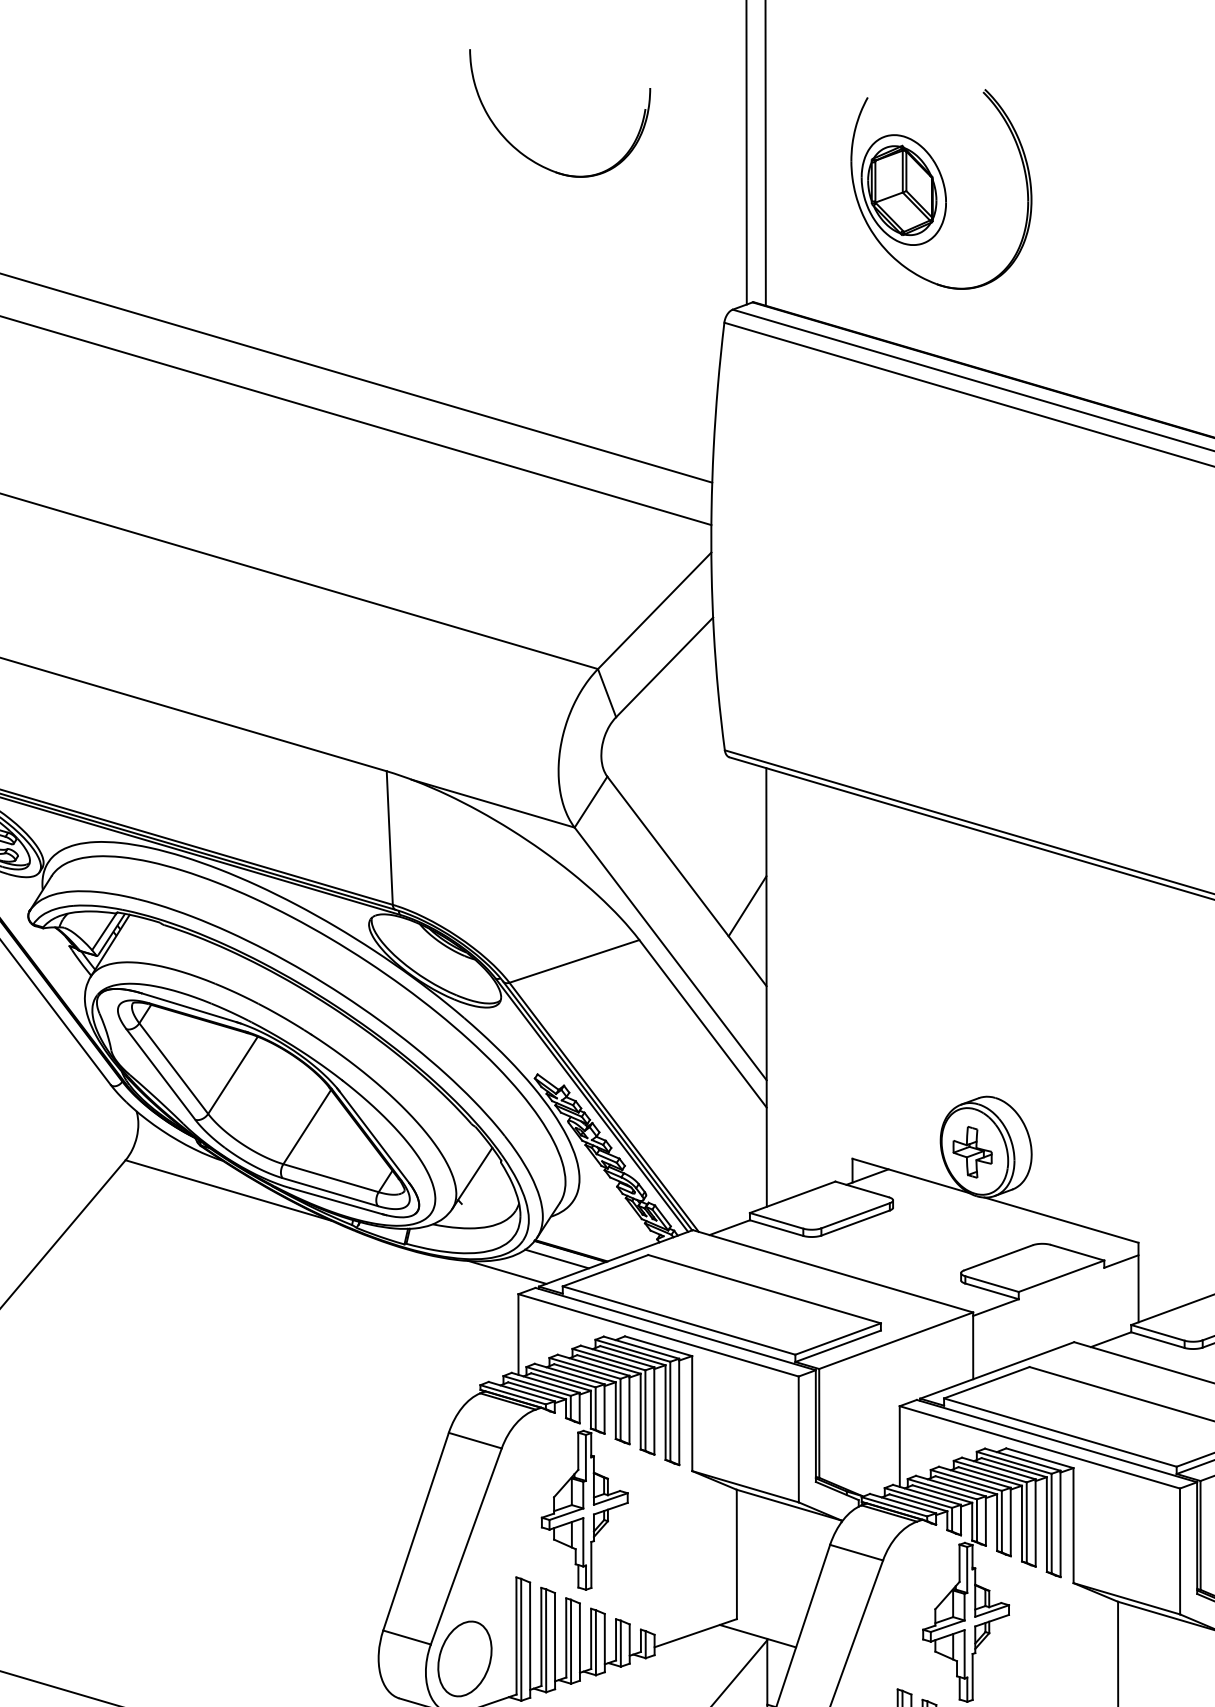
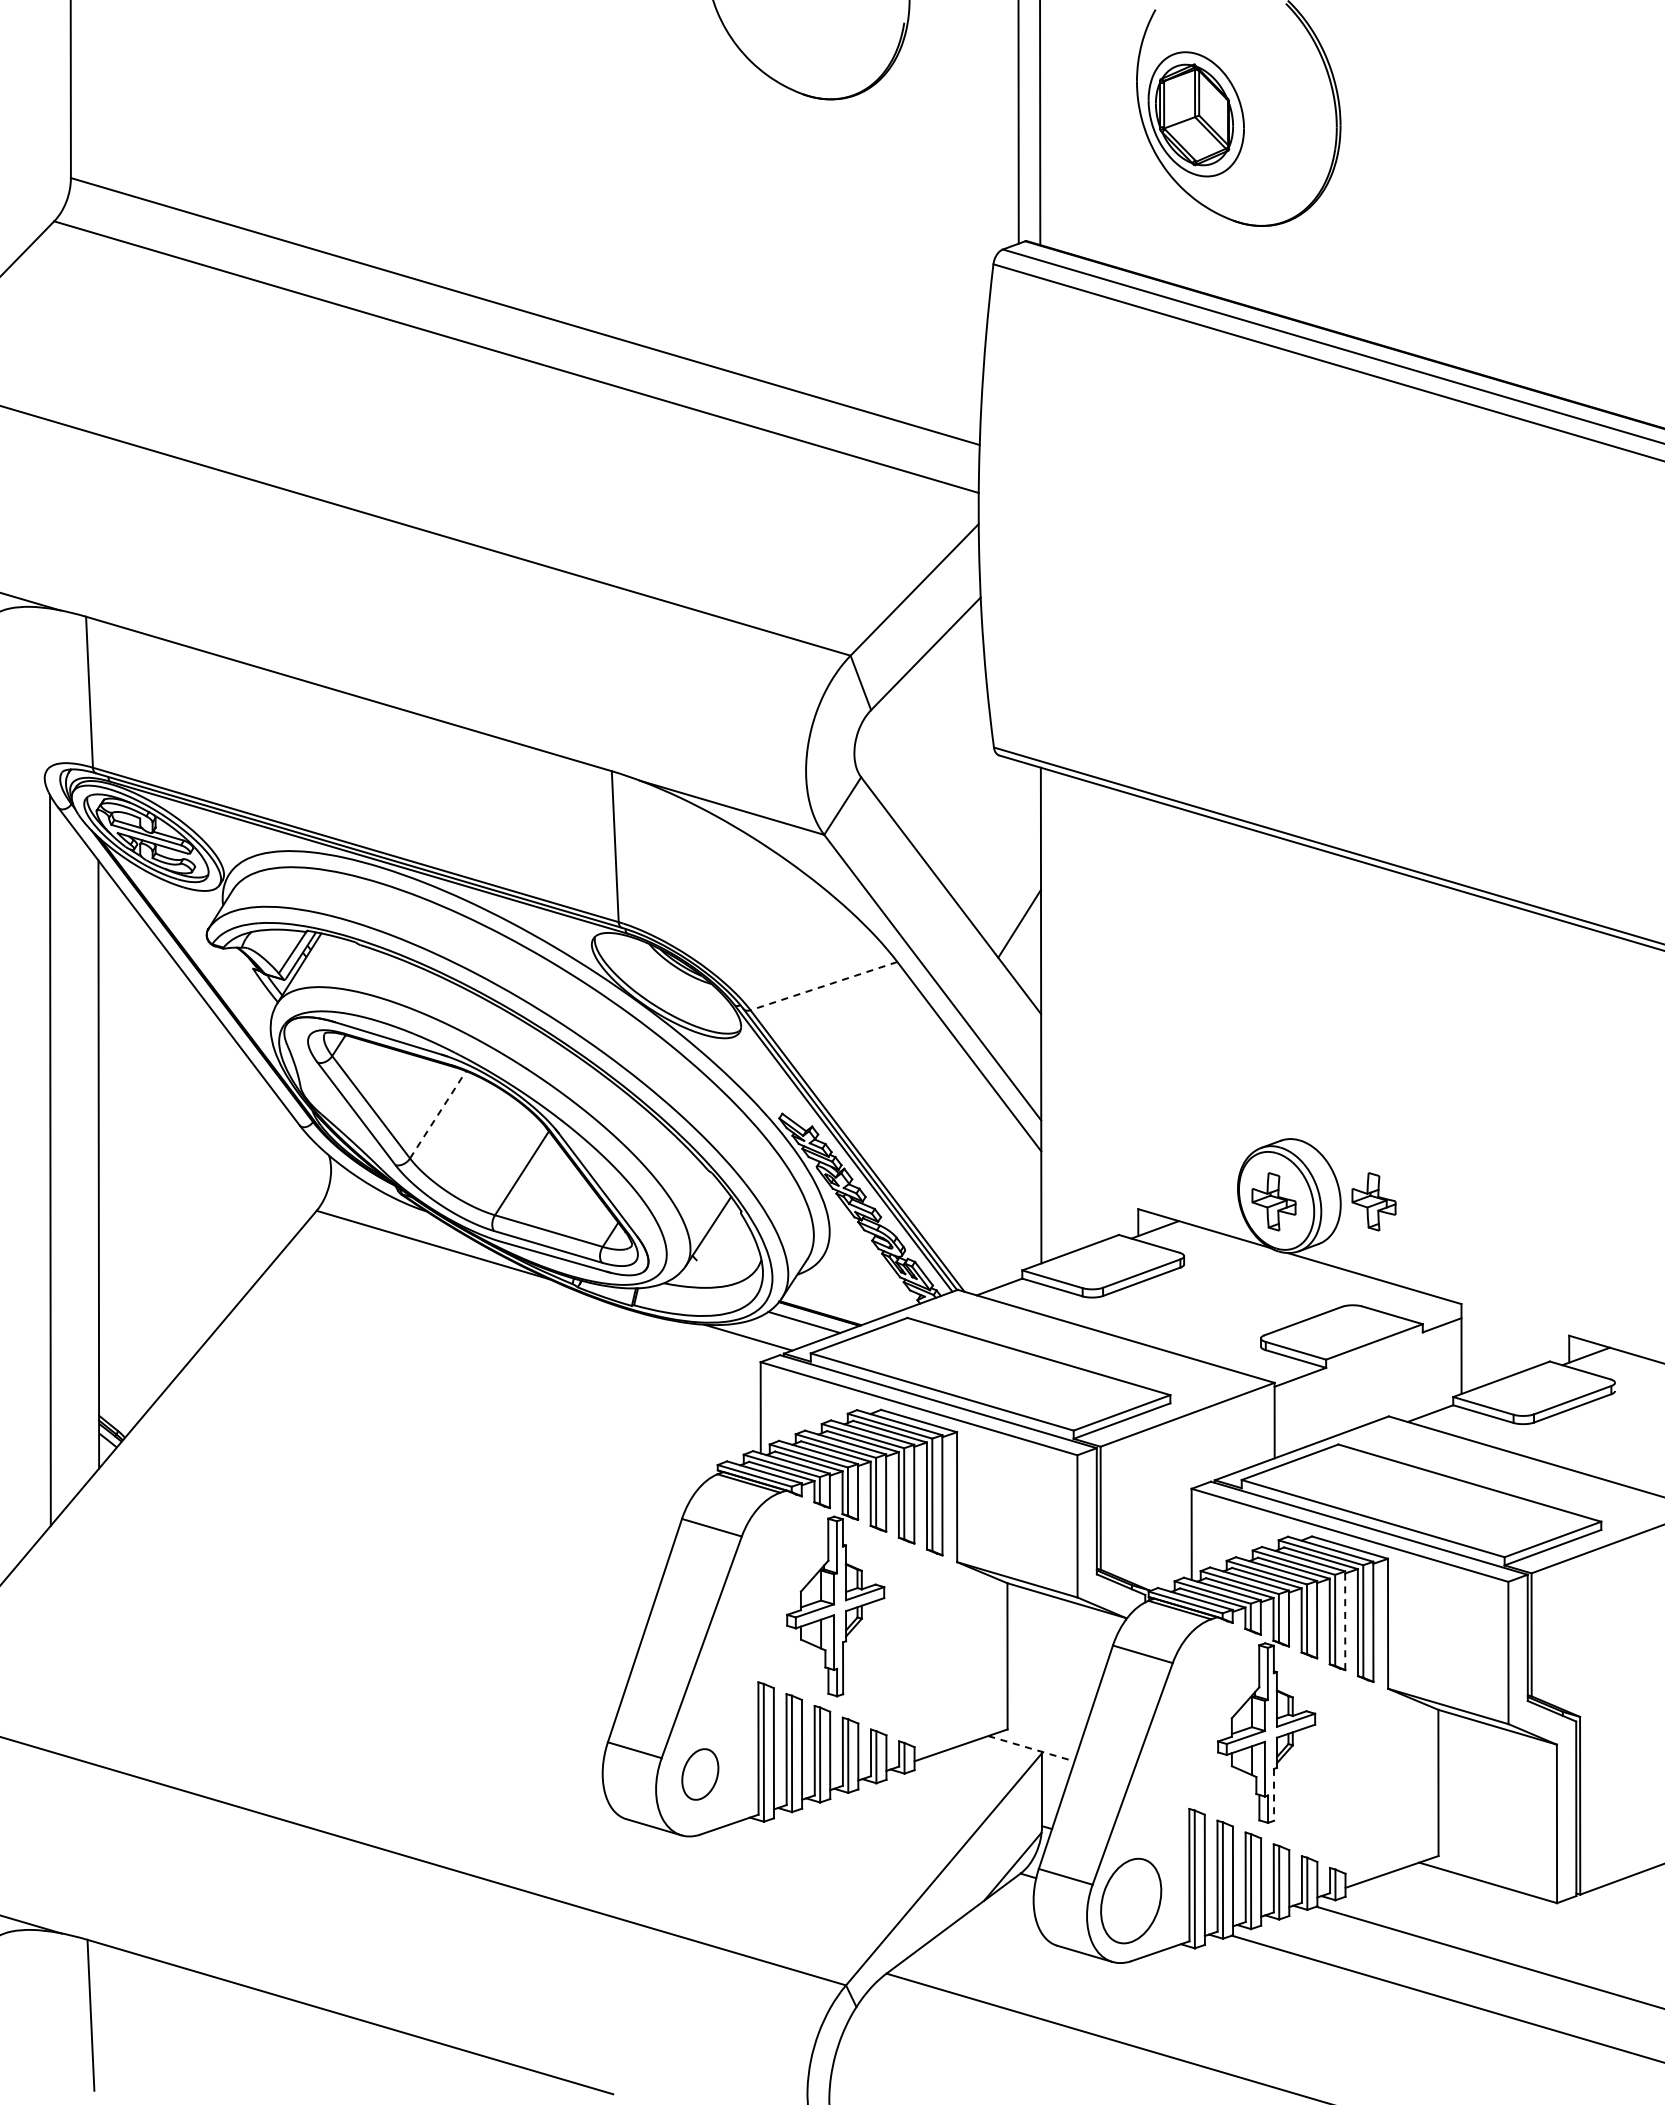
line: (574, 961) -> (823, 986), solid -> dashed
line: (233, 1075) -> (438, 1114), solid -> dashed
part: (1060, 1151) -> (1373, 1201), added
line: (1035, 1522) -> (1345, 1620), solid -> dashed
line: (758, 1635) -> (1031, 1748), solid -> dashed
part: (465, 1658) -> (700, 1774), size x0.6
line: (973, 1676) -> (1274, 1794), solid -> dashed

